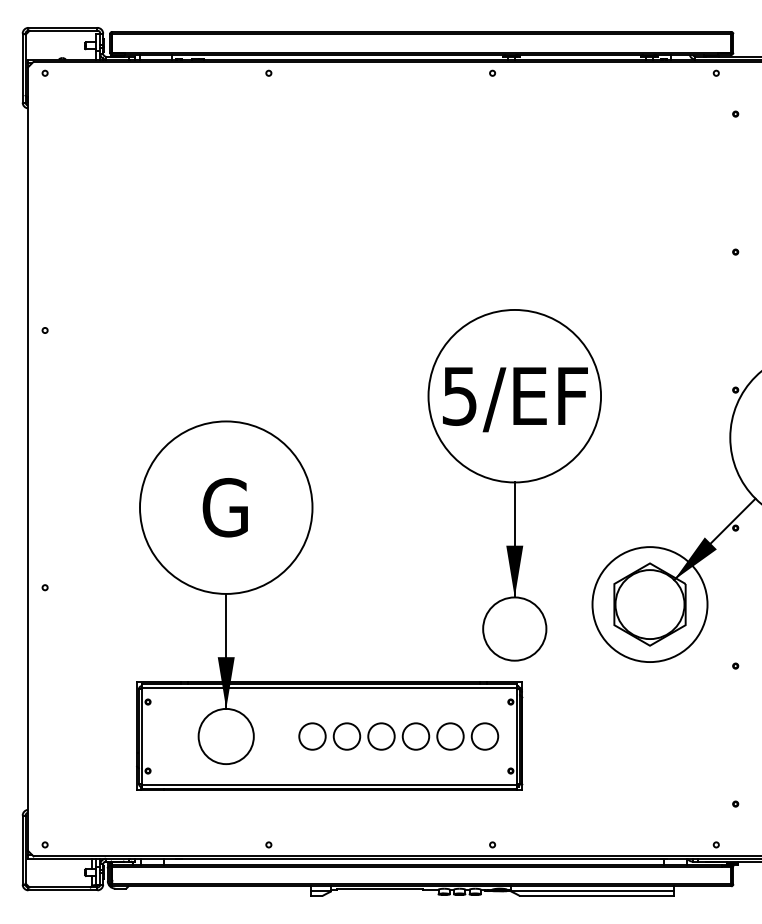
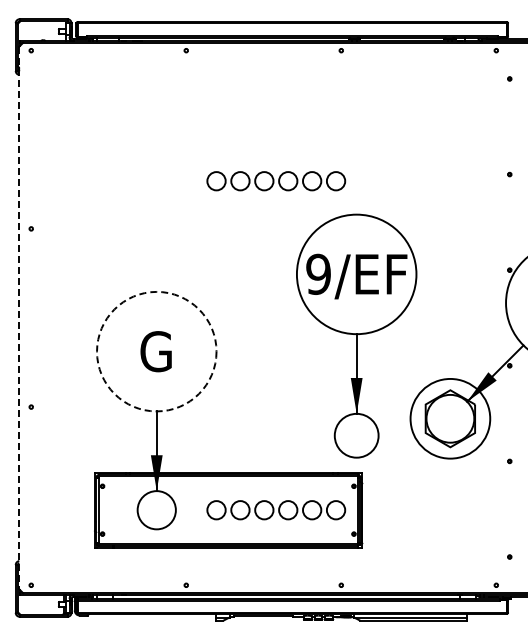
part: (399, 262) -> (276, 181), added
text: (459, 394) -> (318, 273), 5/EF -> 9/EF
line: (28, 459) -> (19, 318), solid -> dashed
circle: (225, 507) -> (156, 351), solid -> dashed

